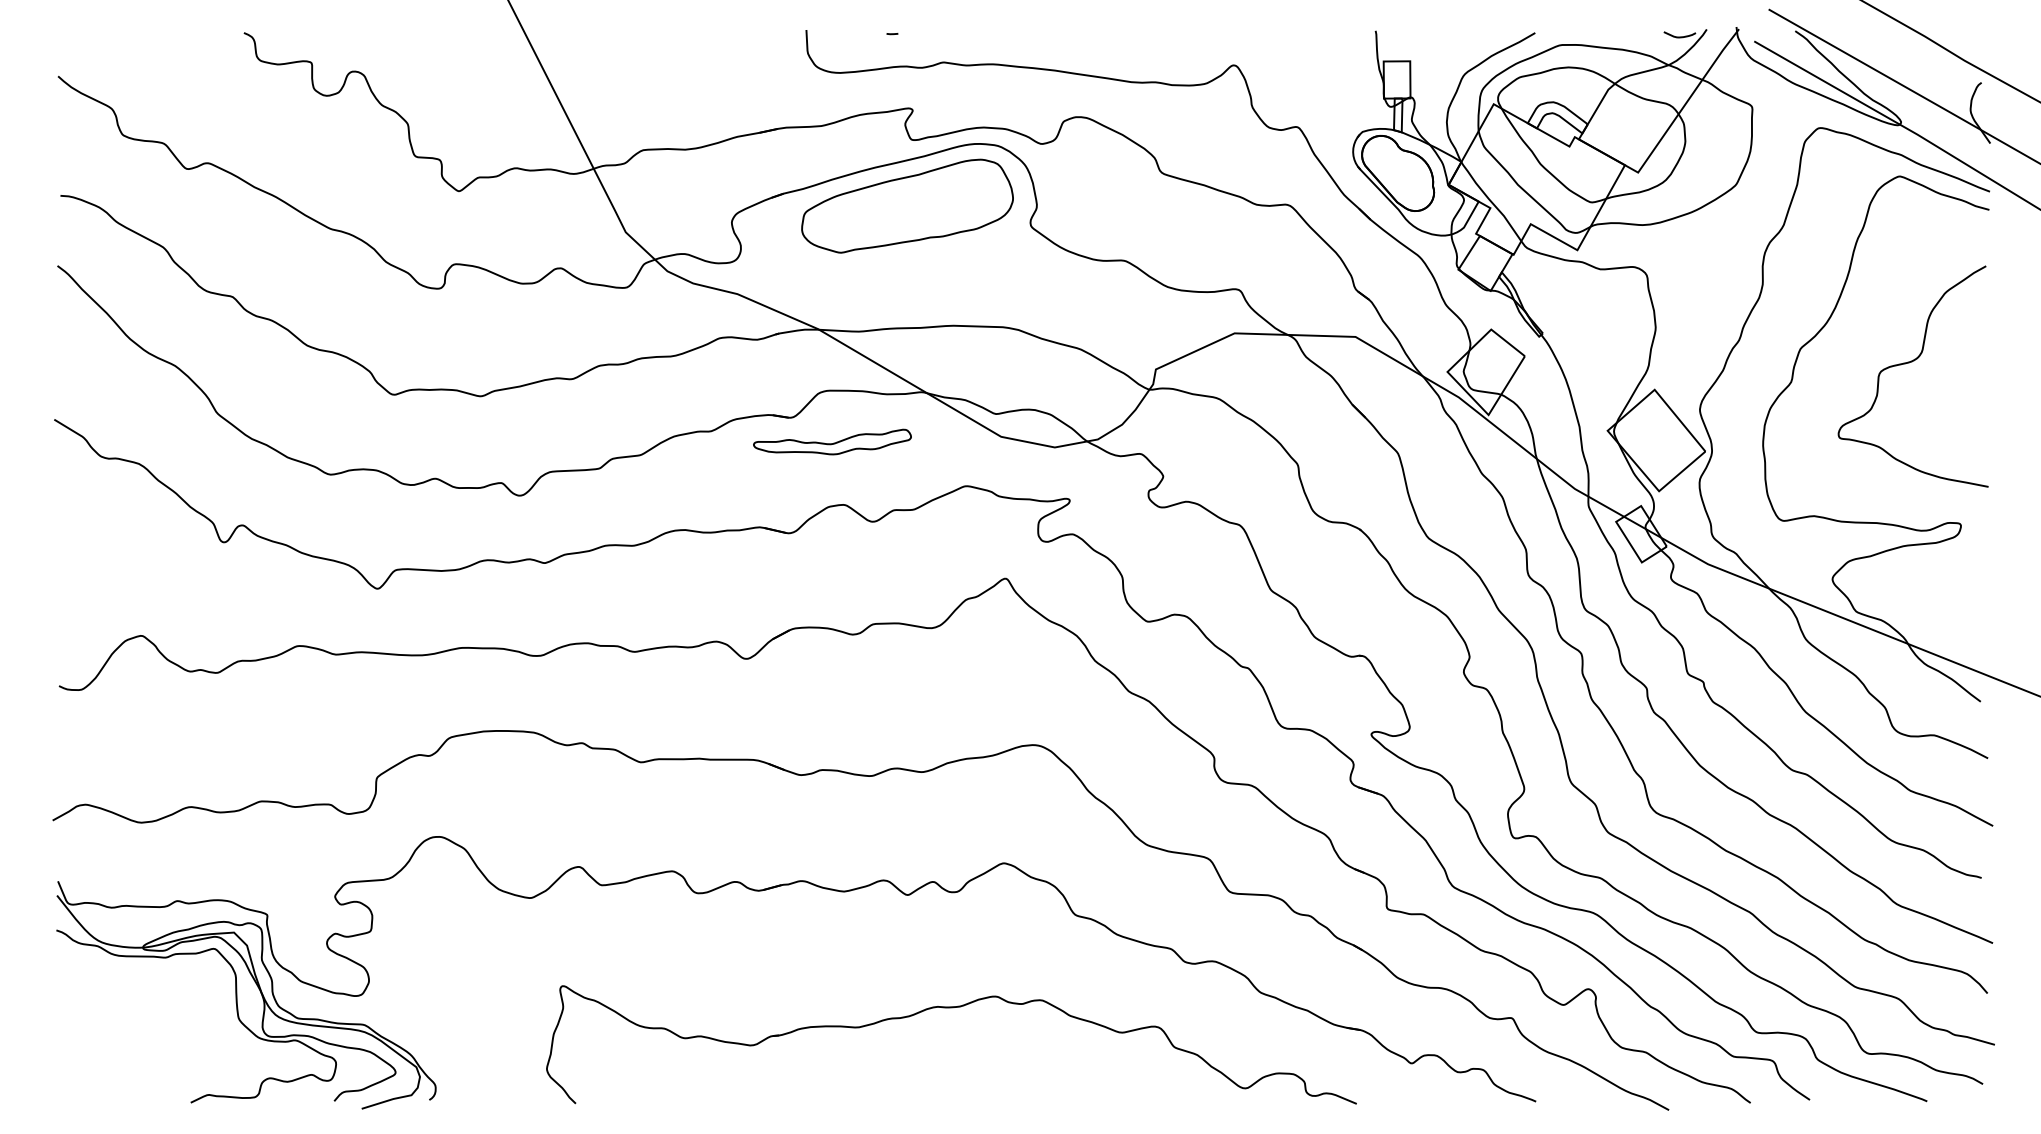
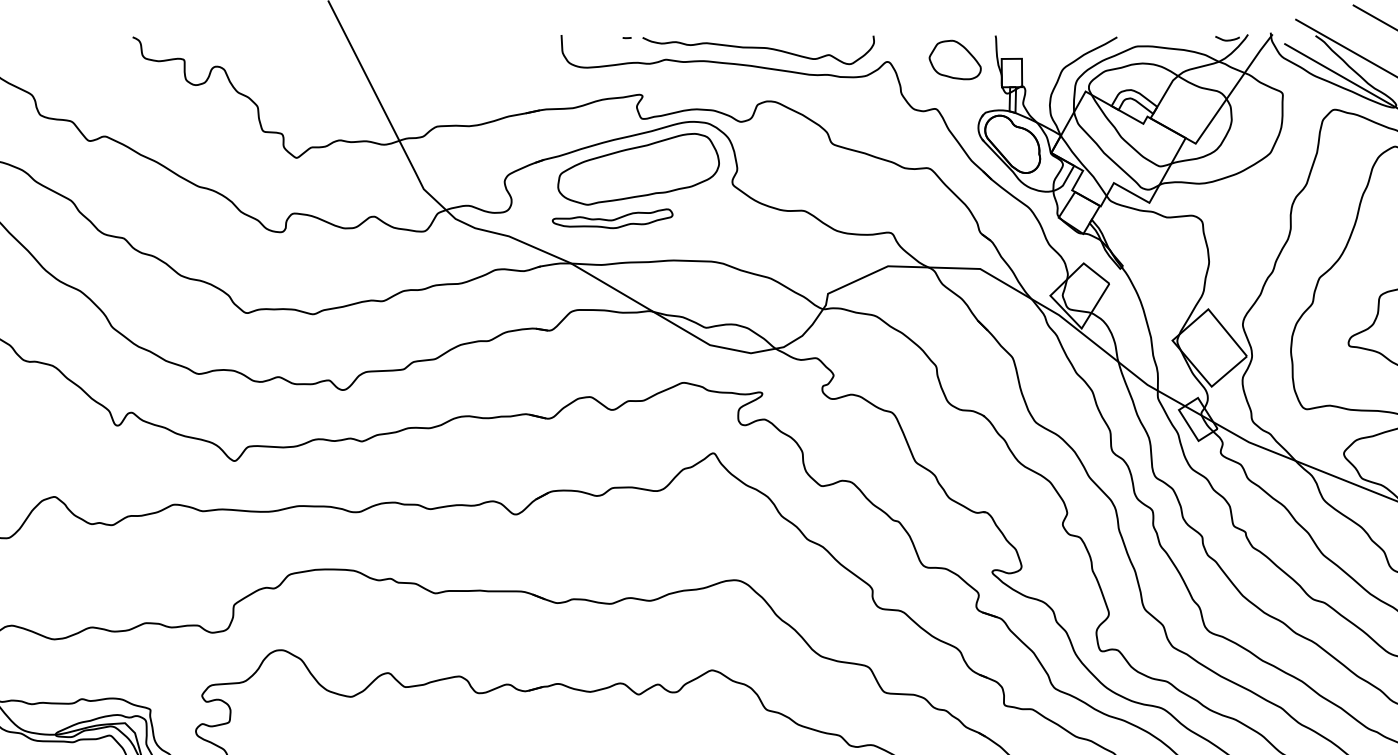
curve: (1064, 47) -> (758, 48), added
part: (1322, 62) -> (955, 59), added
part: (832, 441) -> (612, 218), moved

